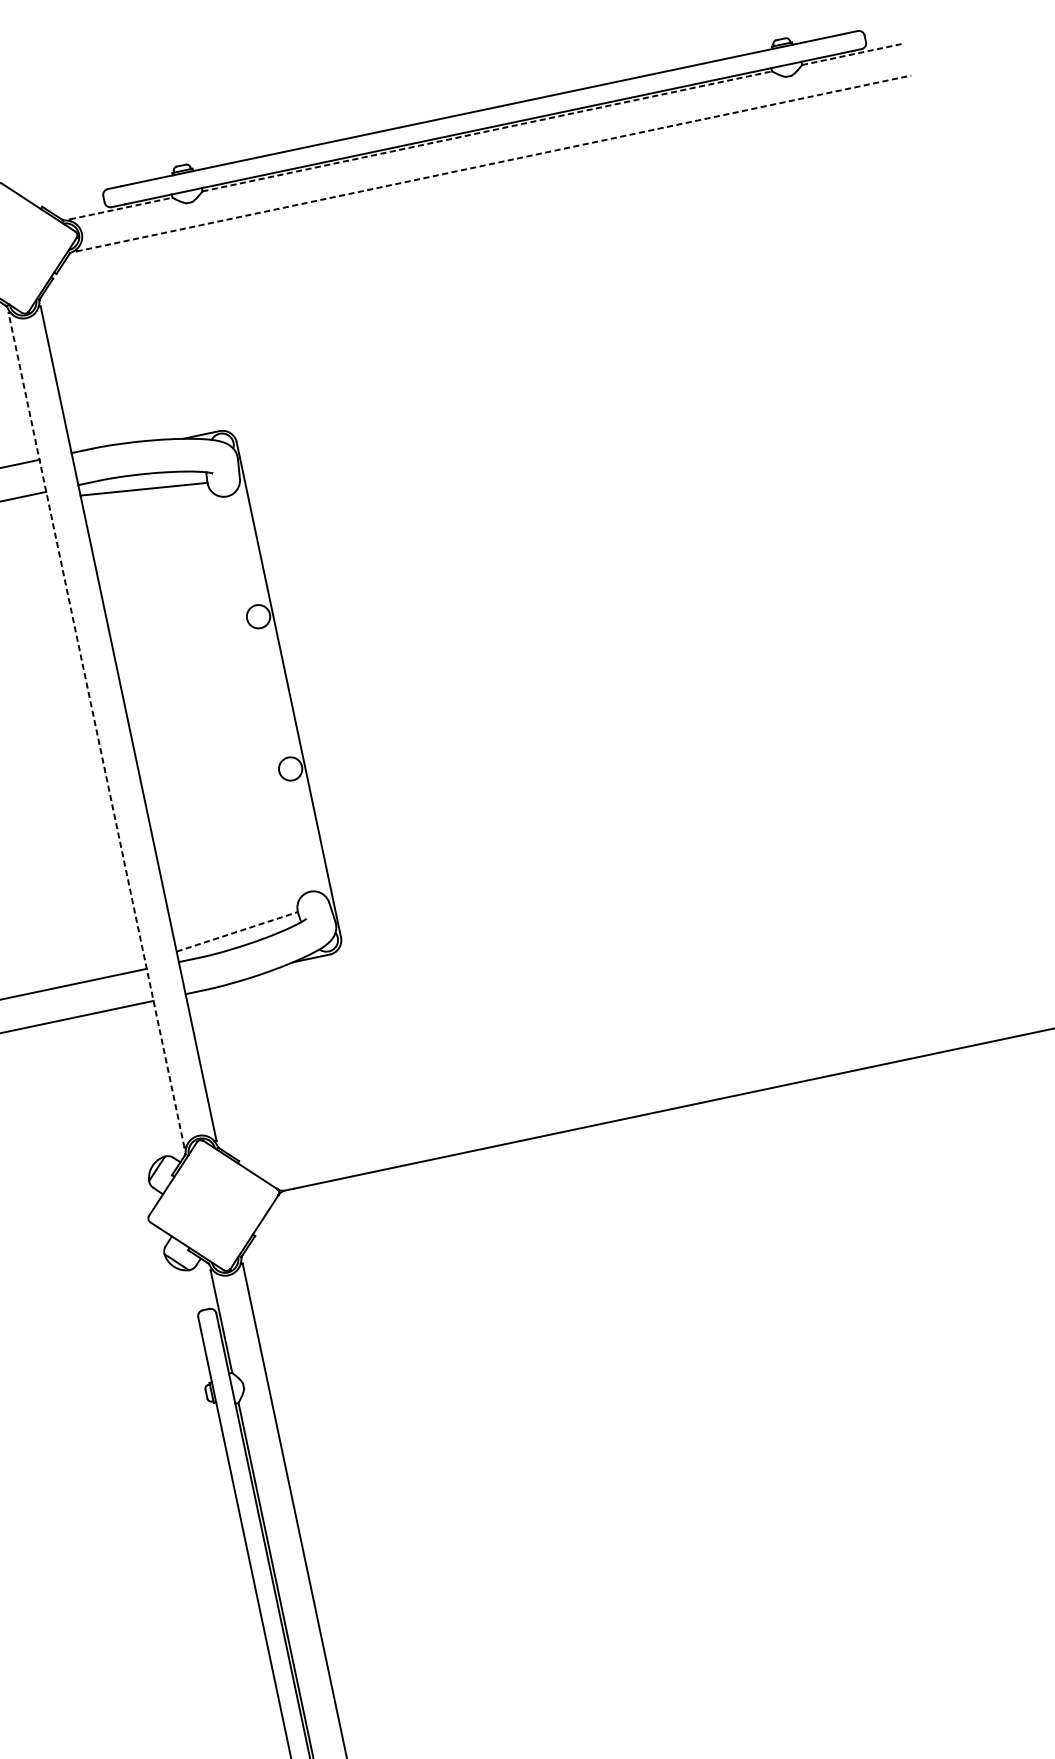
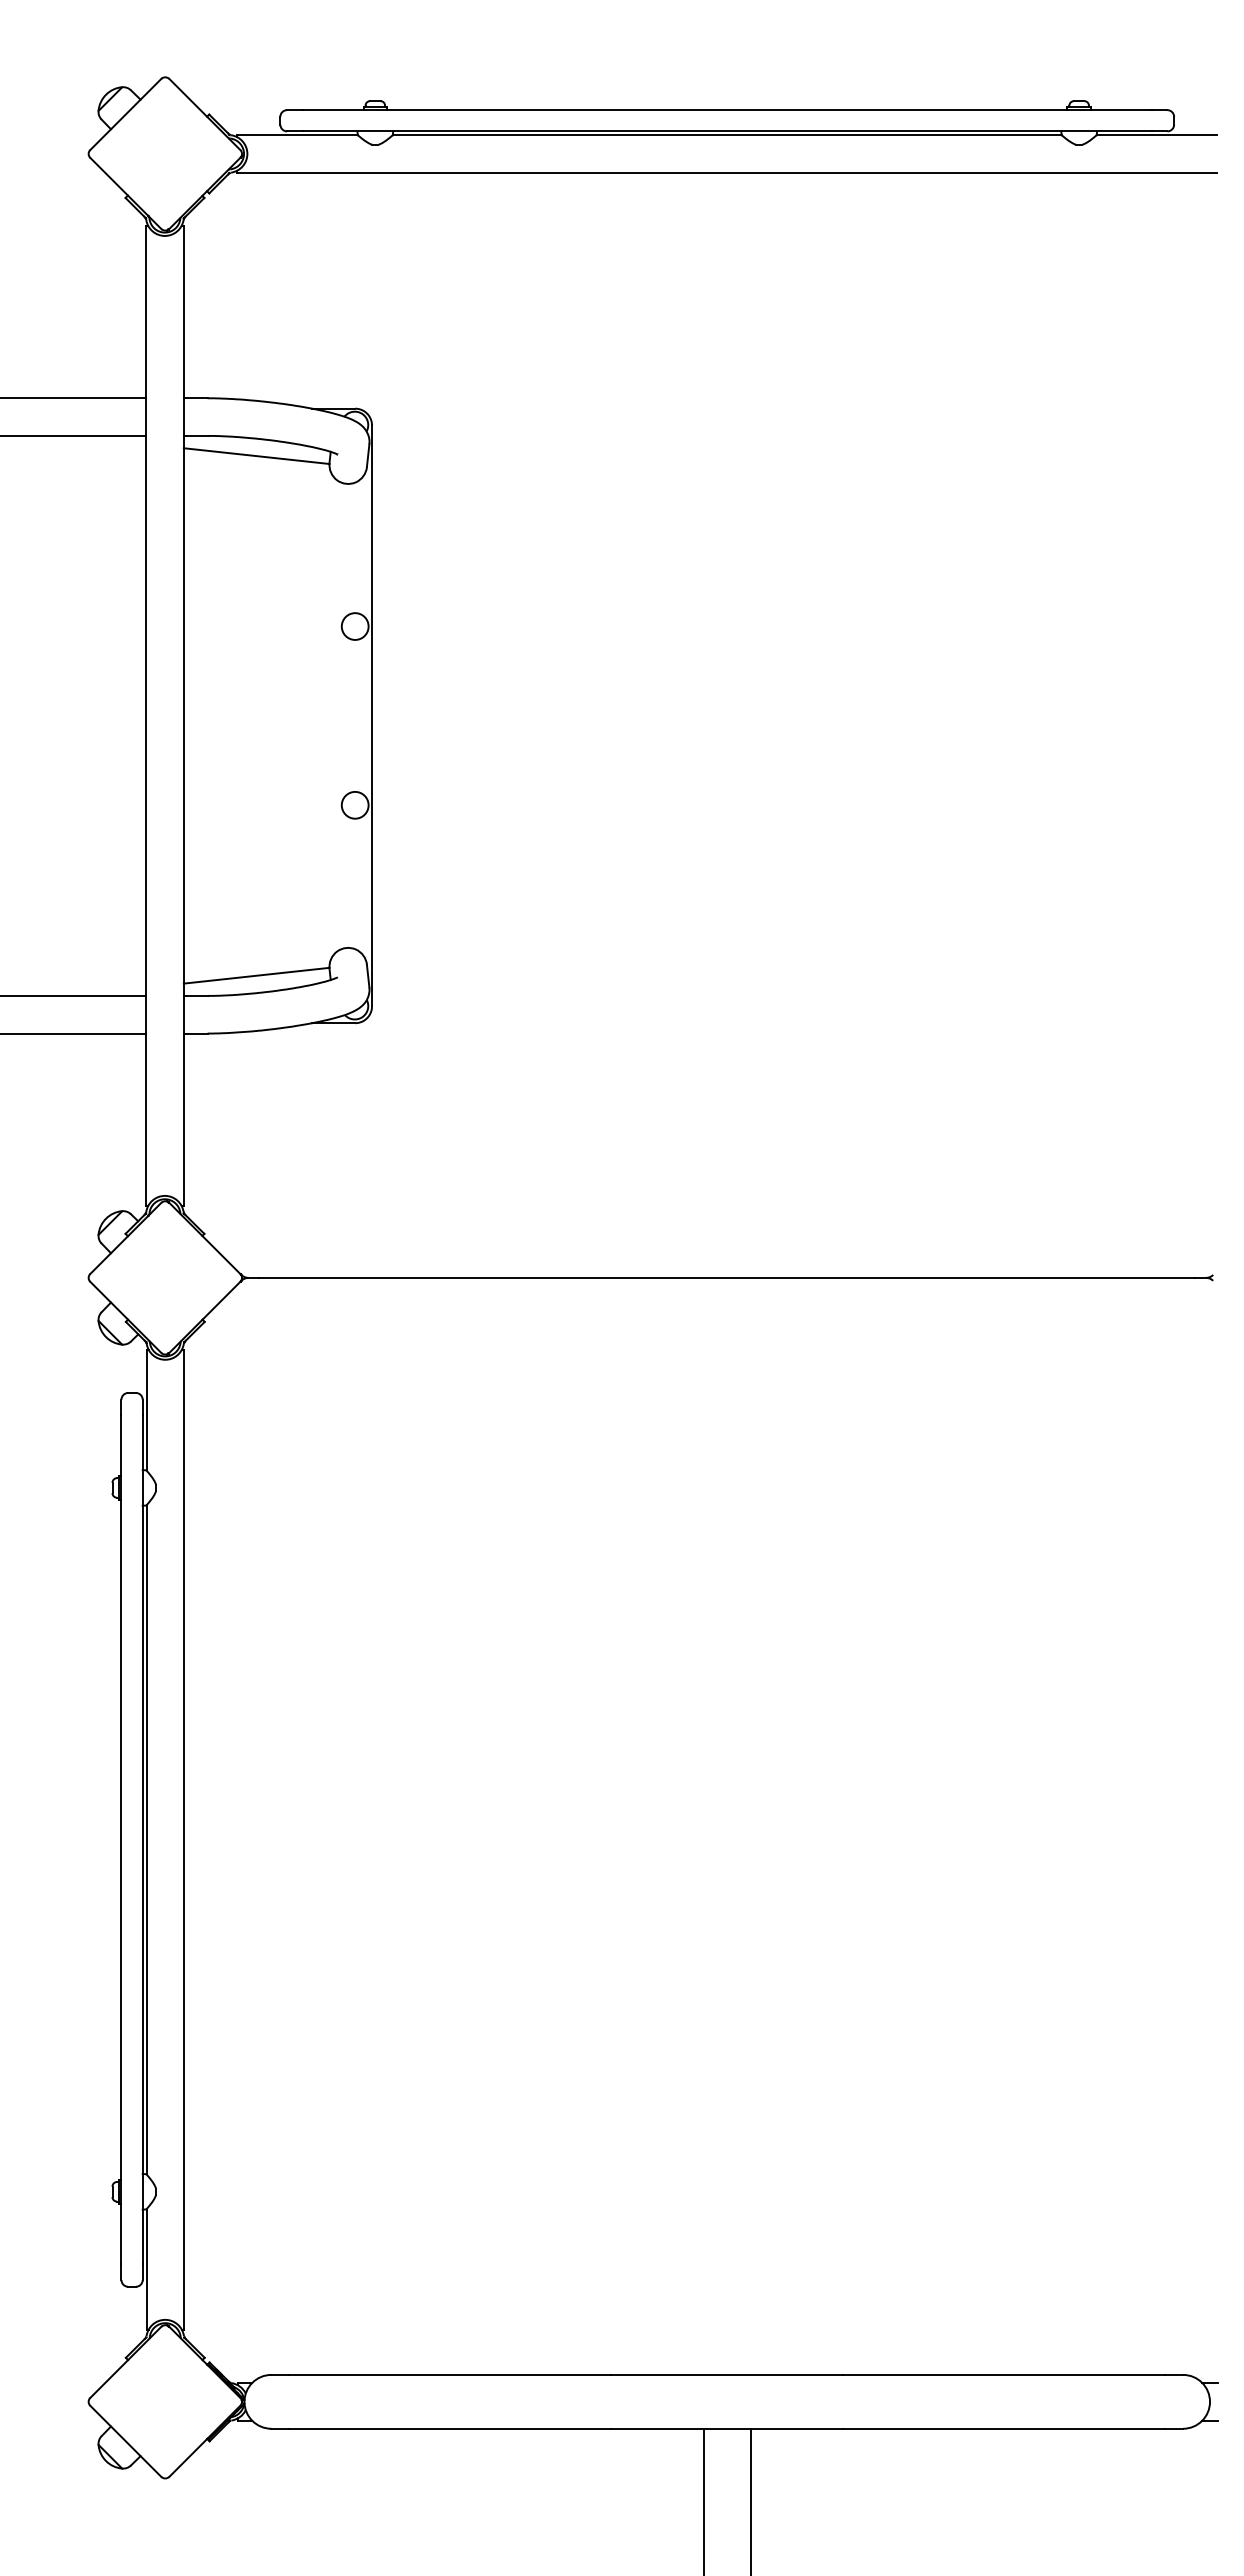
line: (853, 54) -> (1157, 135), dashed -> solid
line: (487, 131) -> (727, 135), dashed -> solid
line: (494, 163) -> (727, 172), dashed -> solid
line: (122, 208) -> (298, 135), dashed -> solid
line: (96, 729) -> (146, 715), dashed -> solid
line: (237, 931) -> (257, 975), dashed -> solid

